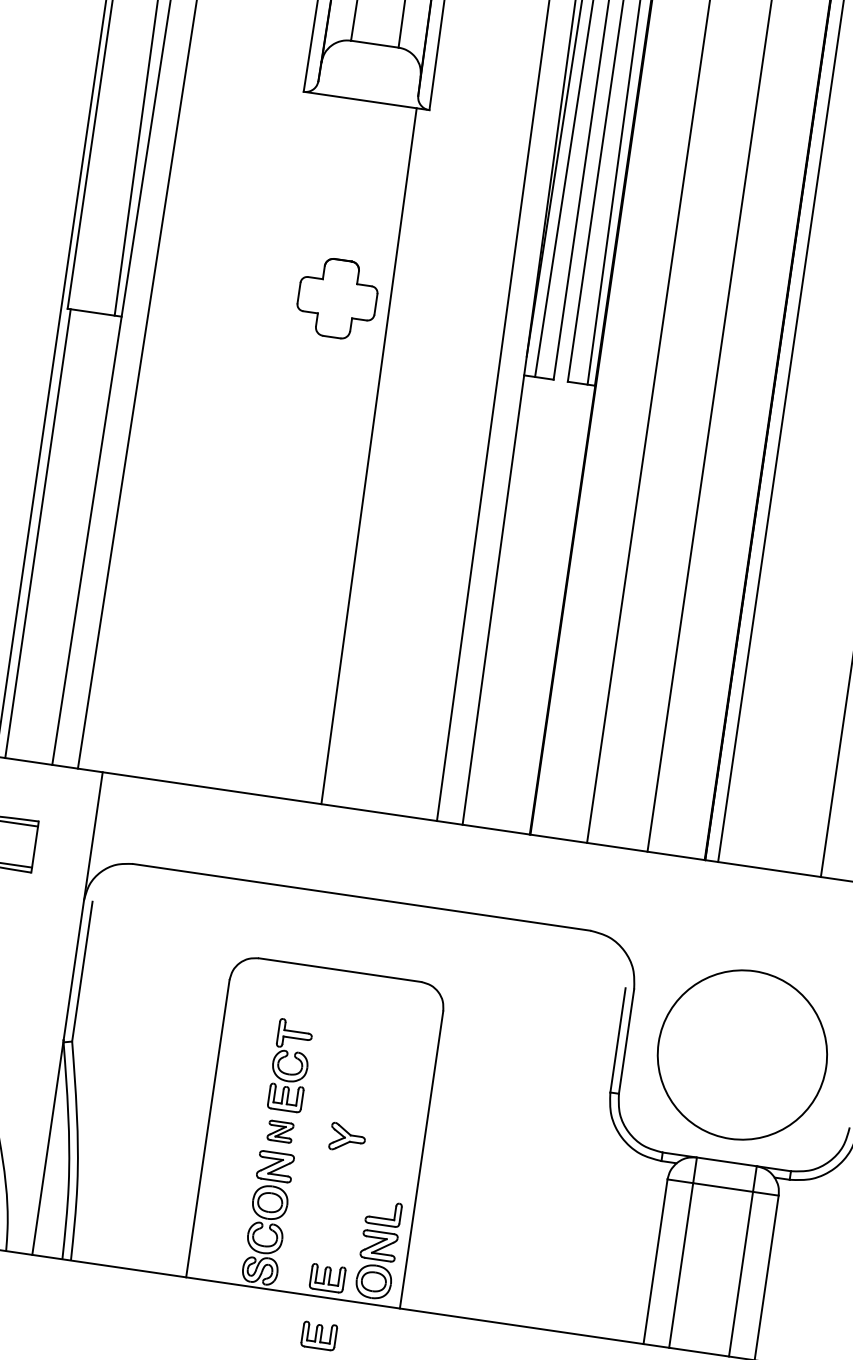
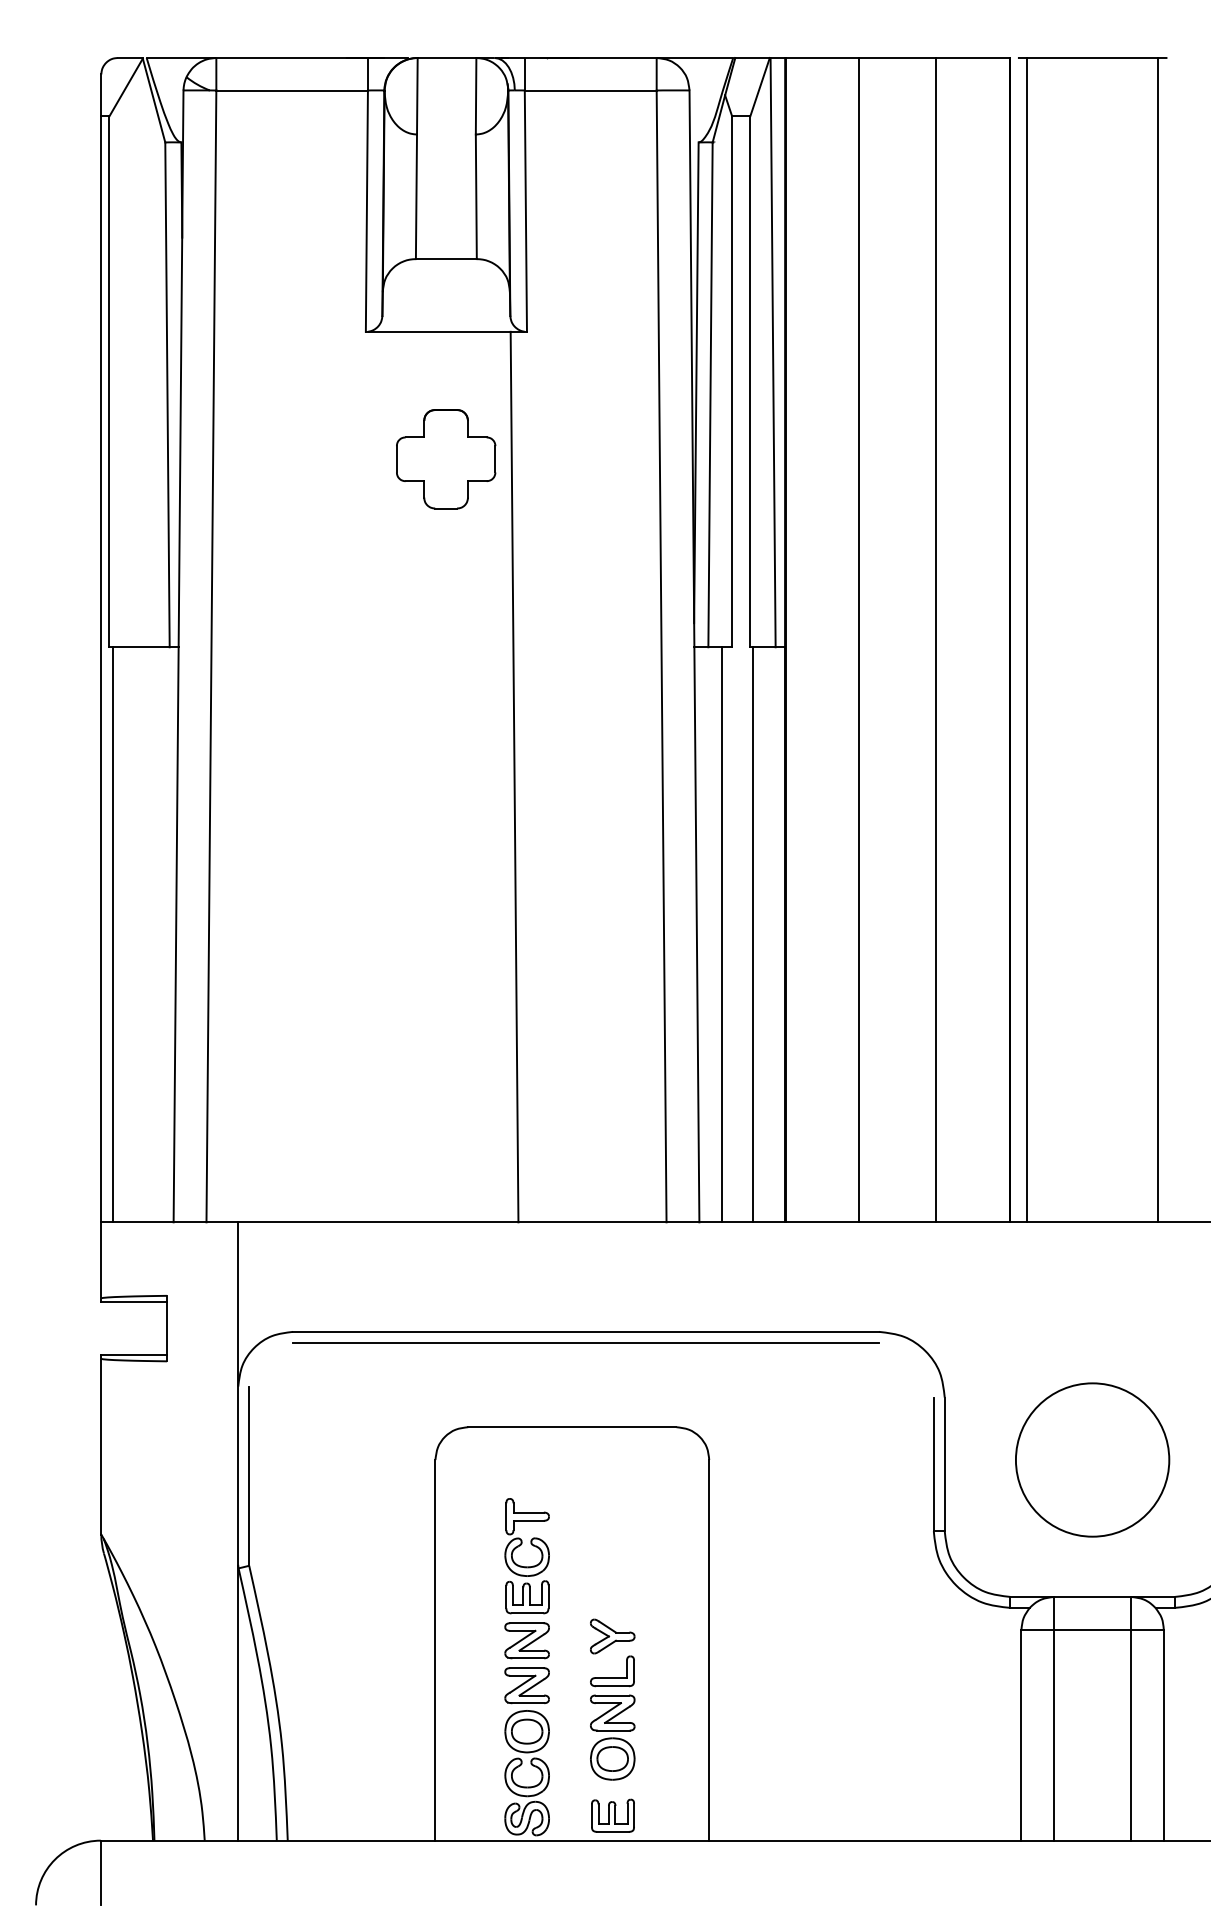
part: (337, 298) -> (446, 459), moved
line: (512, 602) -> (721, 934), added
line: (536, 606) -> (752, 934), added
line: (360, 905) -> (586, 1342), added
circle: (742, 1054) -> (1092, 1459), size x0.71
part: (280, 1131) -> (526, 1640), size x1.43
part: (378, 1249) -> (612, 1717), moved
part: (318, 1335) -> (612, 1889), removed

